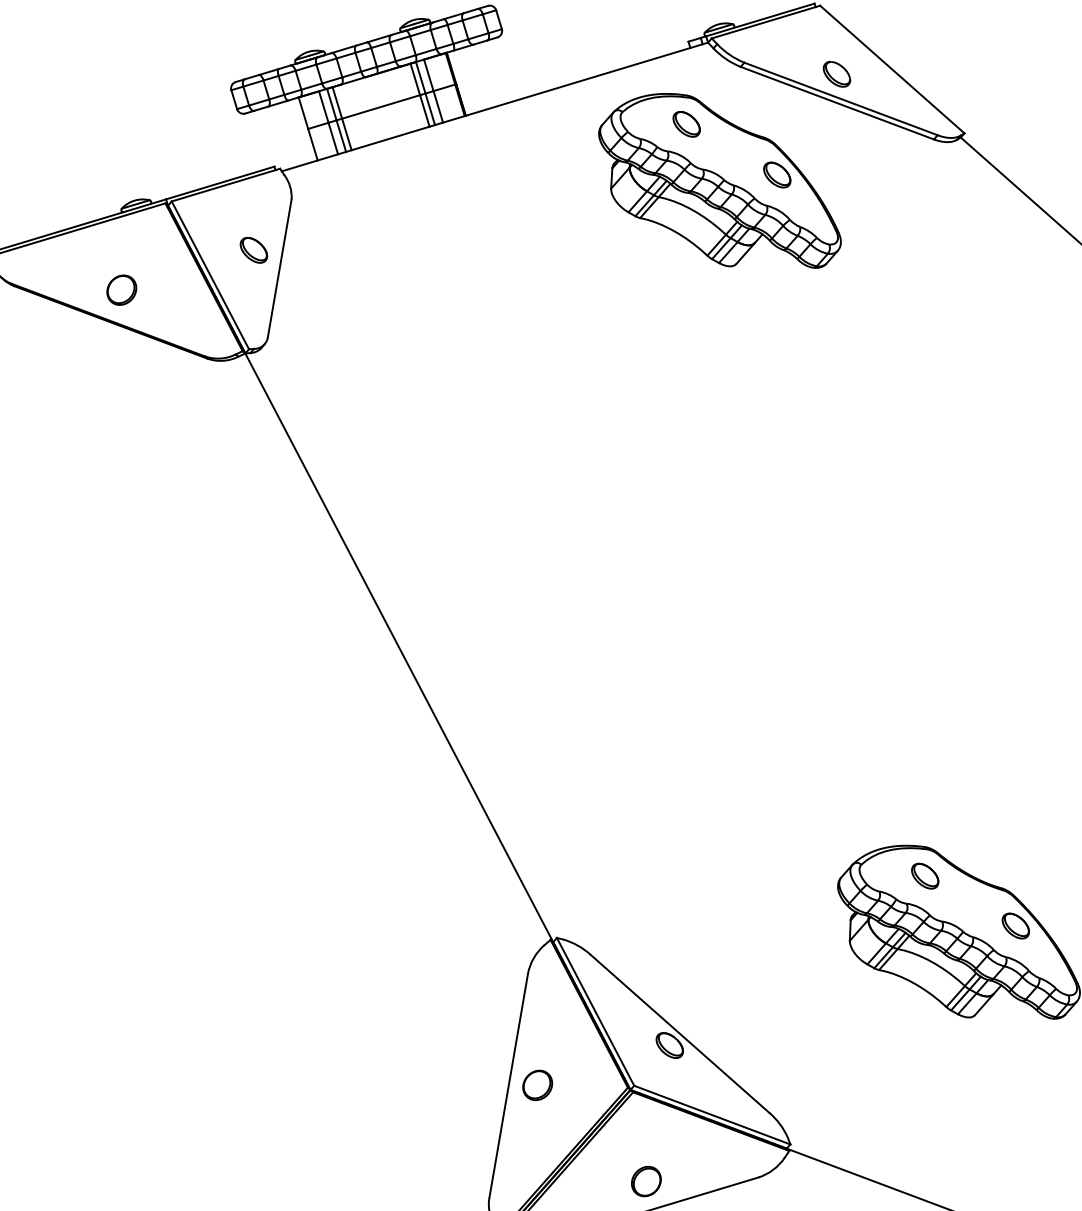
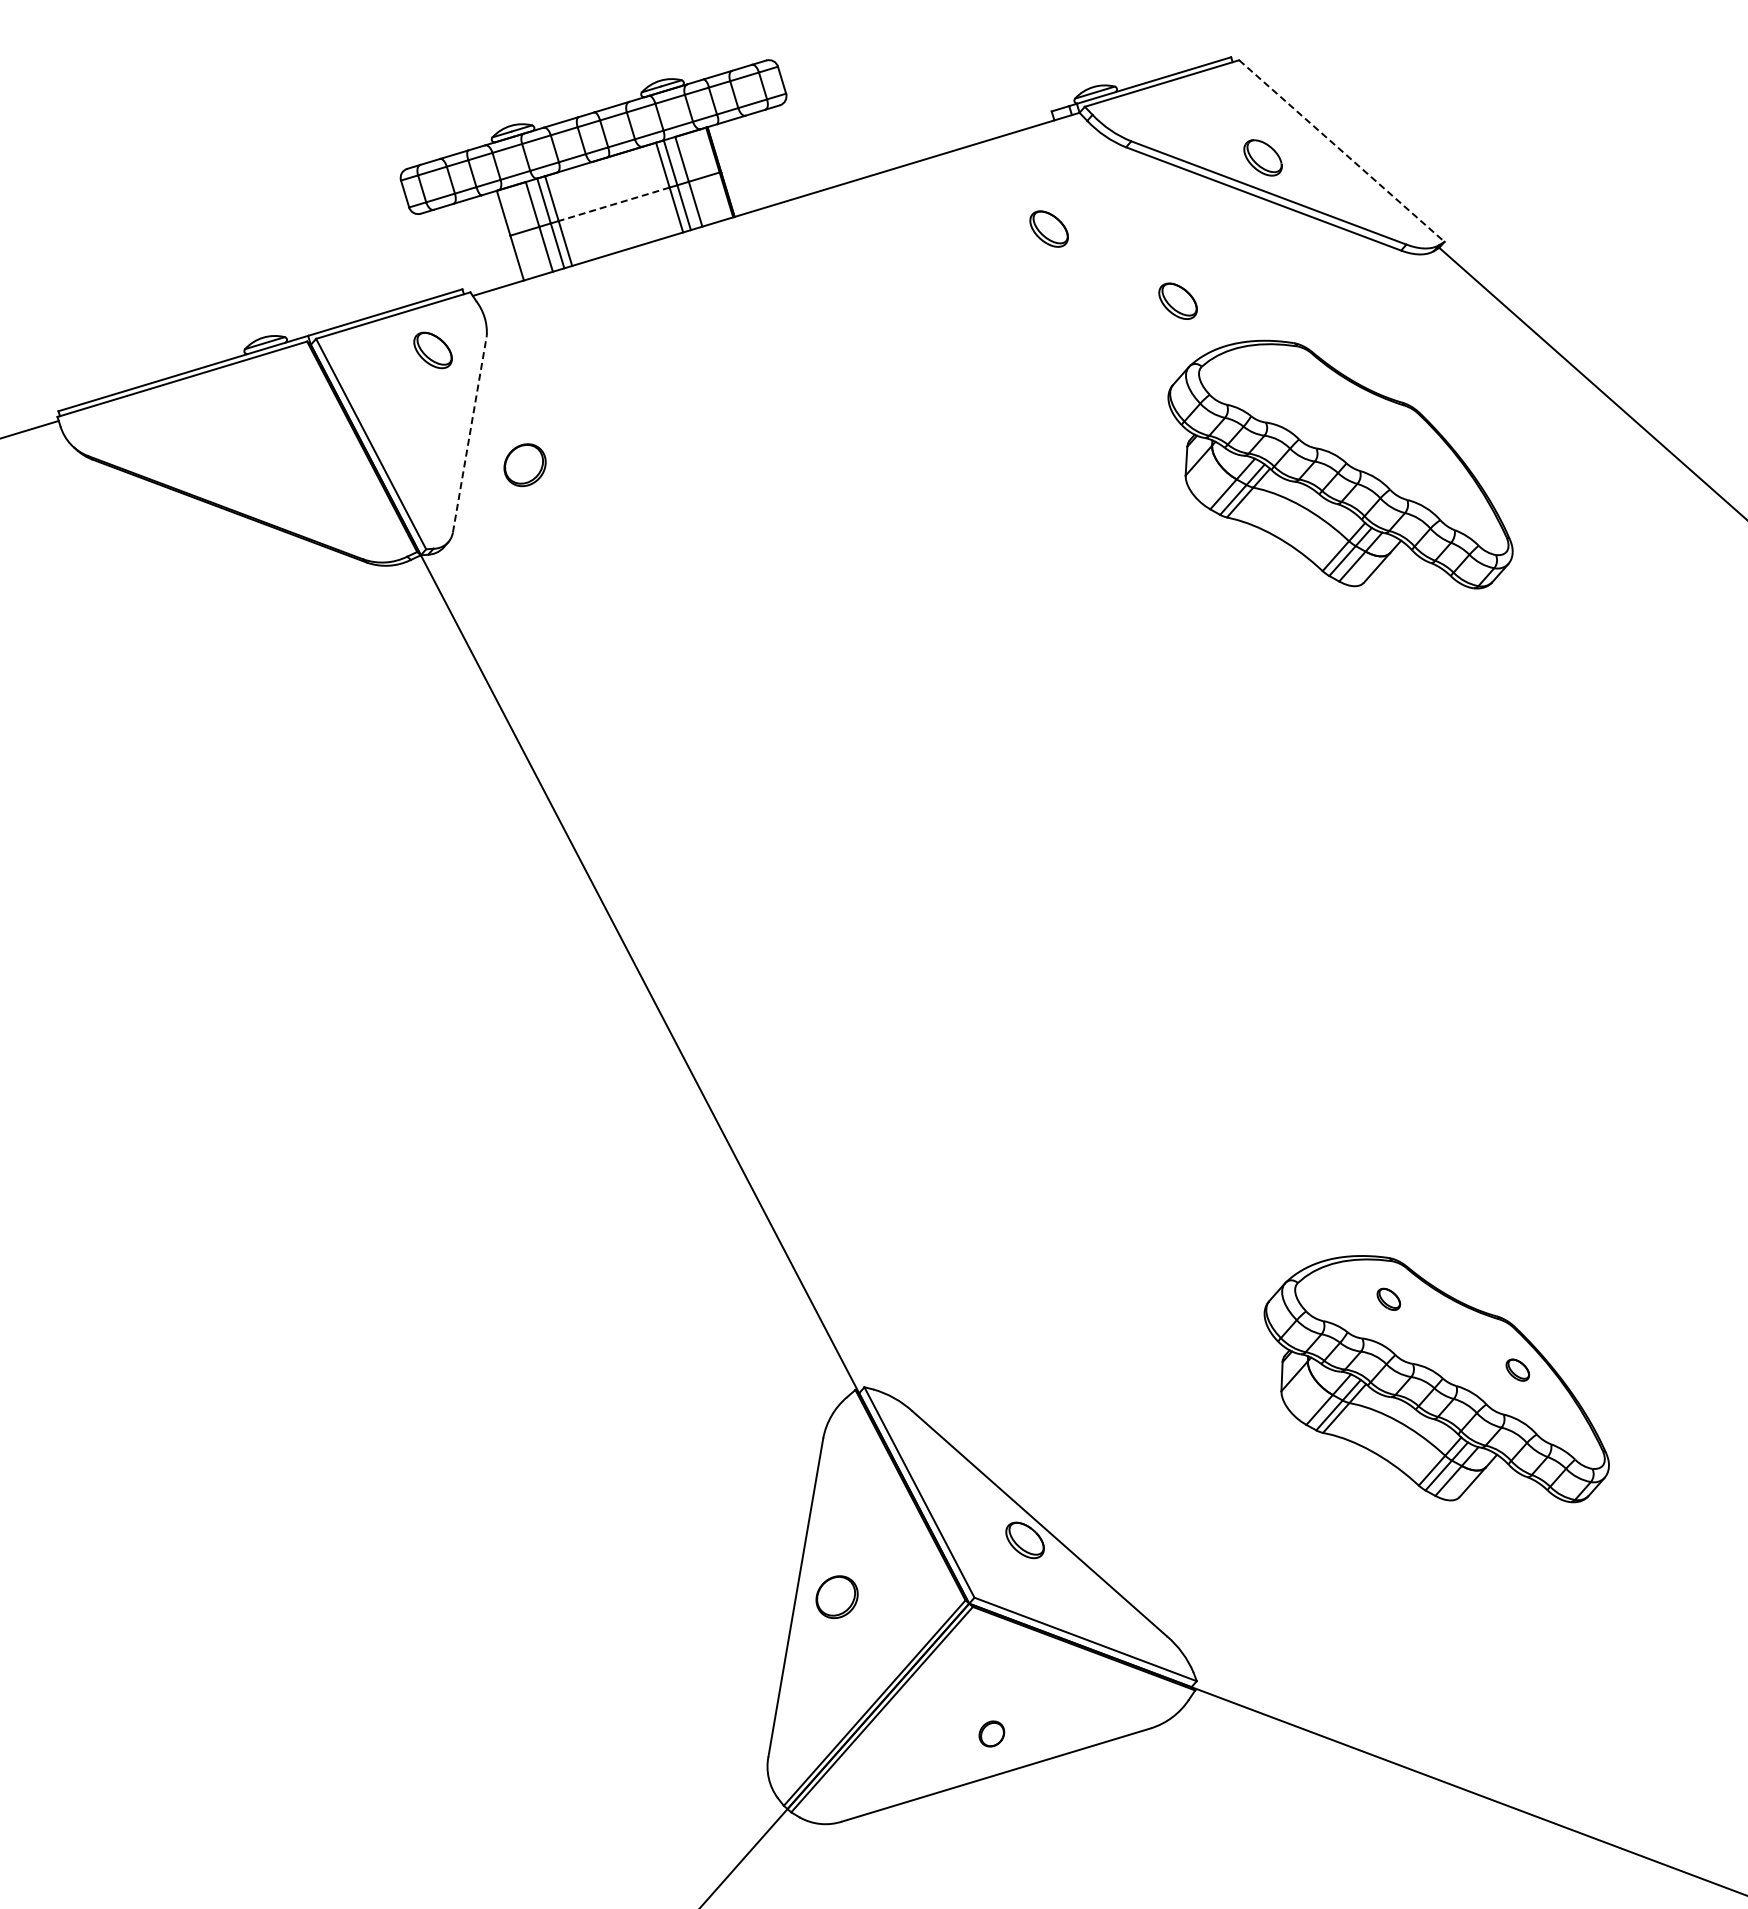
line: (892, 69) -> (1342, 151), solid -> dashed
line: (381, 107) -> (614, 204), solid -> dashed
part: (719, 180) -> (1340, 464), moved
part: (253, 250) -> (432, 350), moved
line: (279, 268) -> (469, 434), solid -> dashed
part: (121, 290) -> (524, 465), moved
part: (925, 876) -> (1388, 1299), size x0.6
part: (1015, 925) -> (1517, 1369), size x0.6
part: (646, 1181) -> (991, 1733), size x0.6

